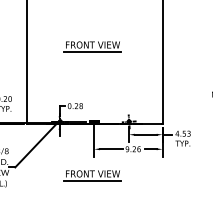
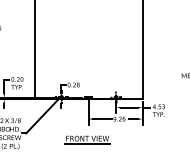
part: (92, 46) -> (87, 37), removed

